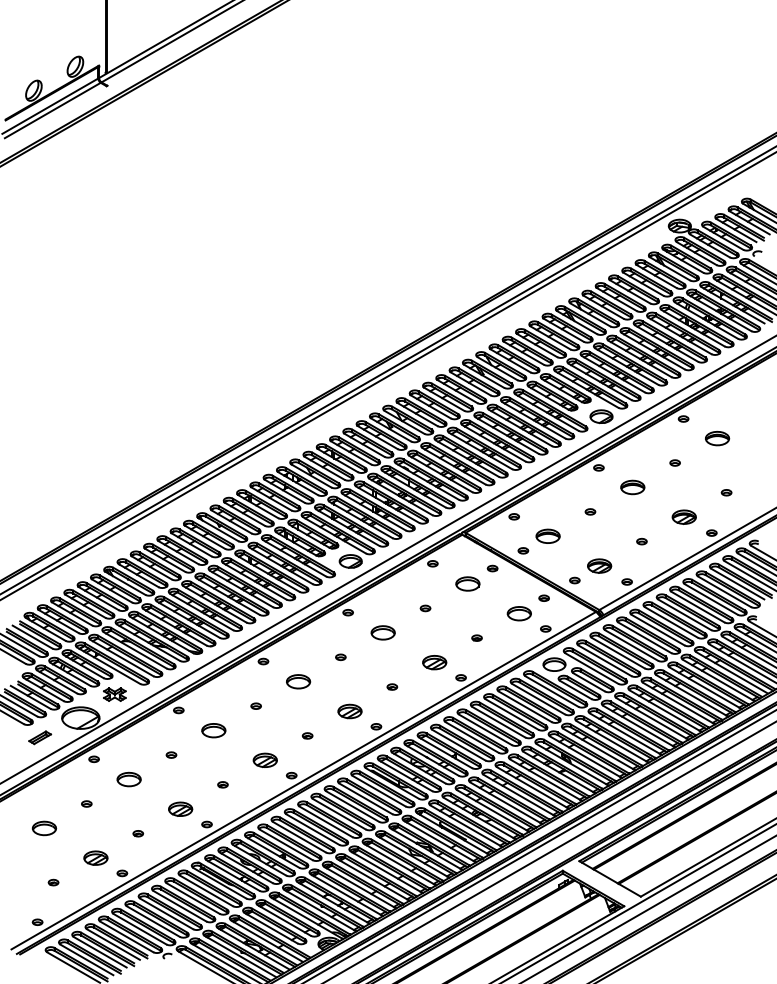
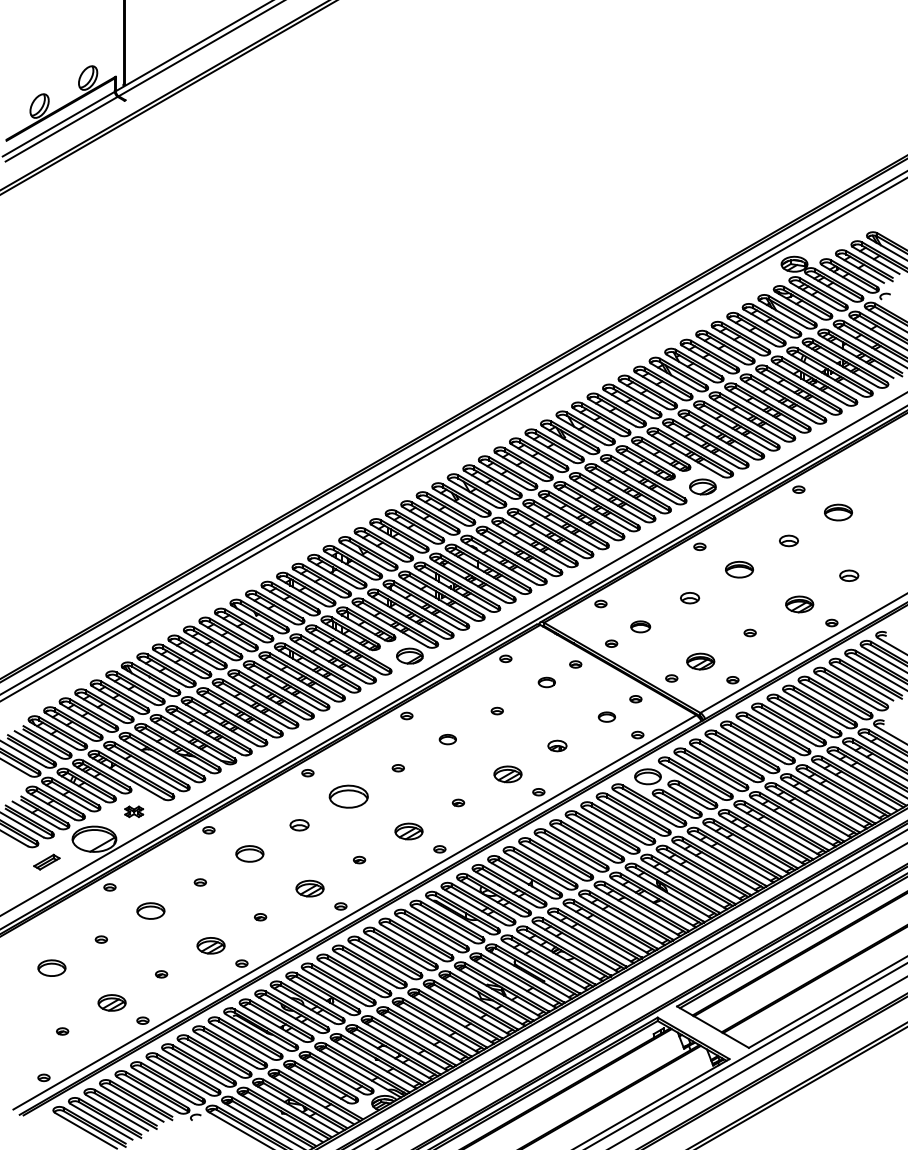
part: (674, 463) -> (788, 541), size x1.6
part: (726, 492) -> (848, 575), size x1.6
part: (590, 512) -> (689, 598), size x1.6
part: (548, 536) -> (640, 626), size x0.7
part: (467, 583) -> (546, 682), size x0.6
part: (518, 613) -> (606, 716), size x0.6
part: (382, 632) -> (447, 739), size x0.6
part: (477, 637) -> (557, 745), size x1.6
part: (298, 681) -> (348, 796), size x1.4
part: (114, 694) -> (133, 811), size x0.7
part: (255, 706) -> (298, 825), size x1.6

